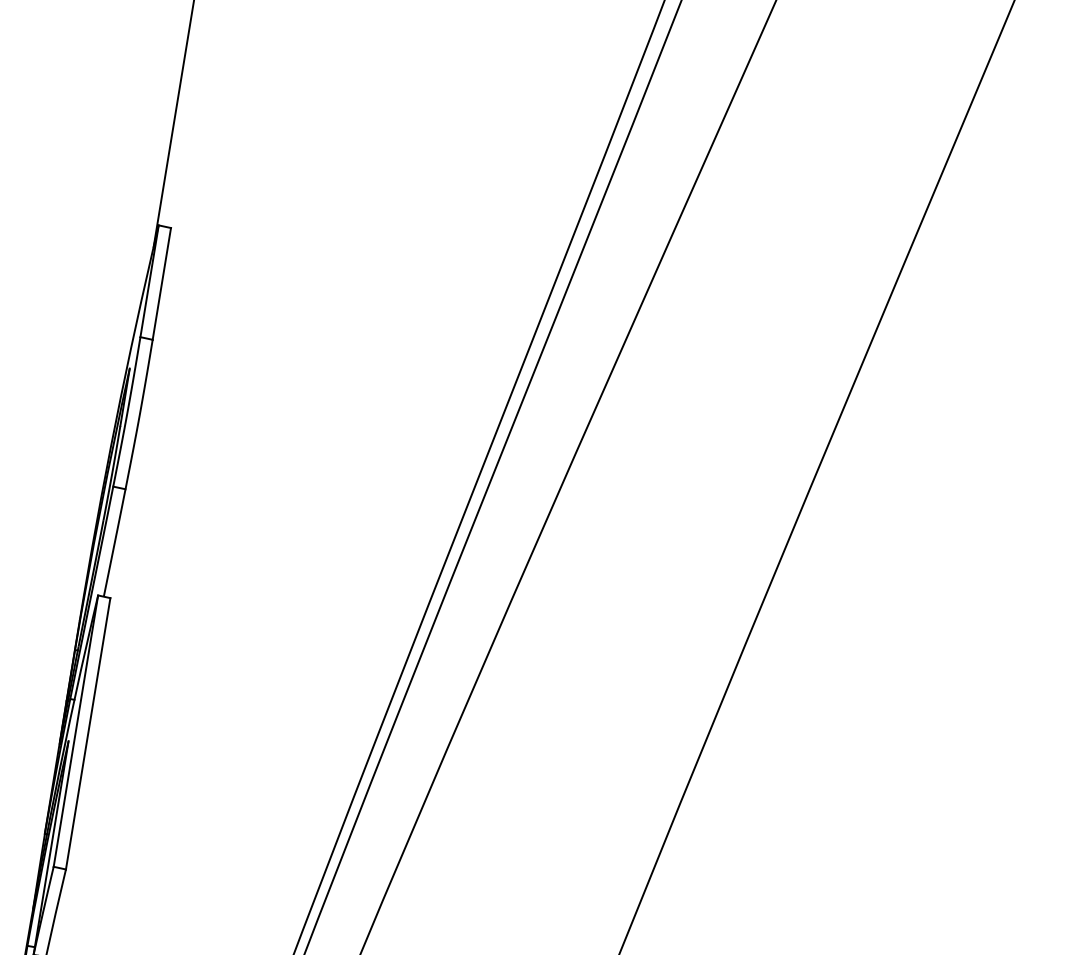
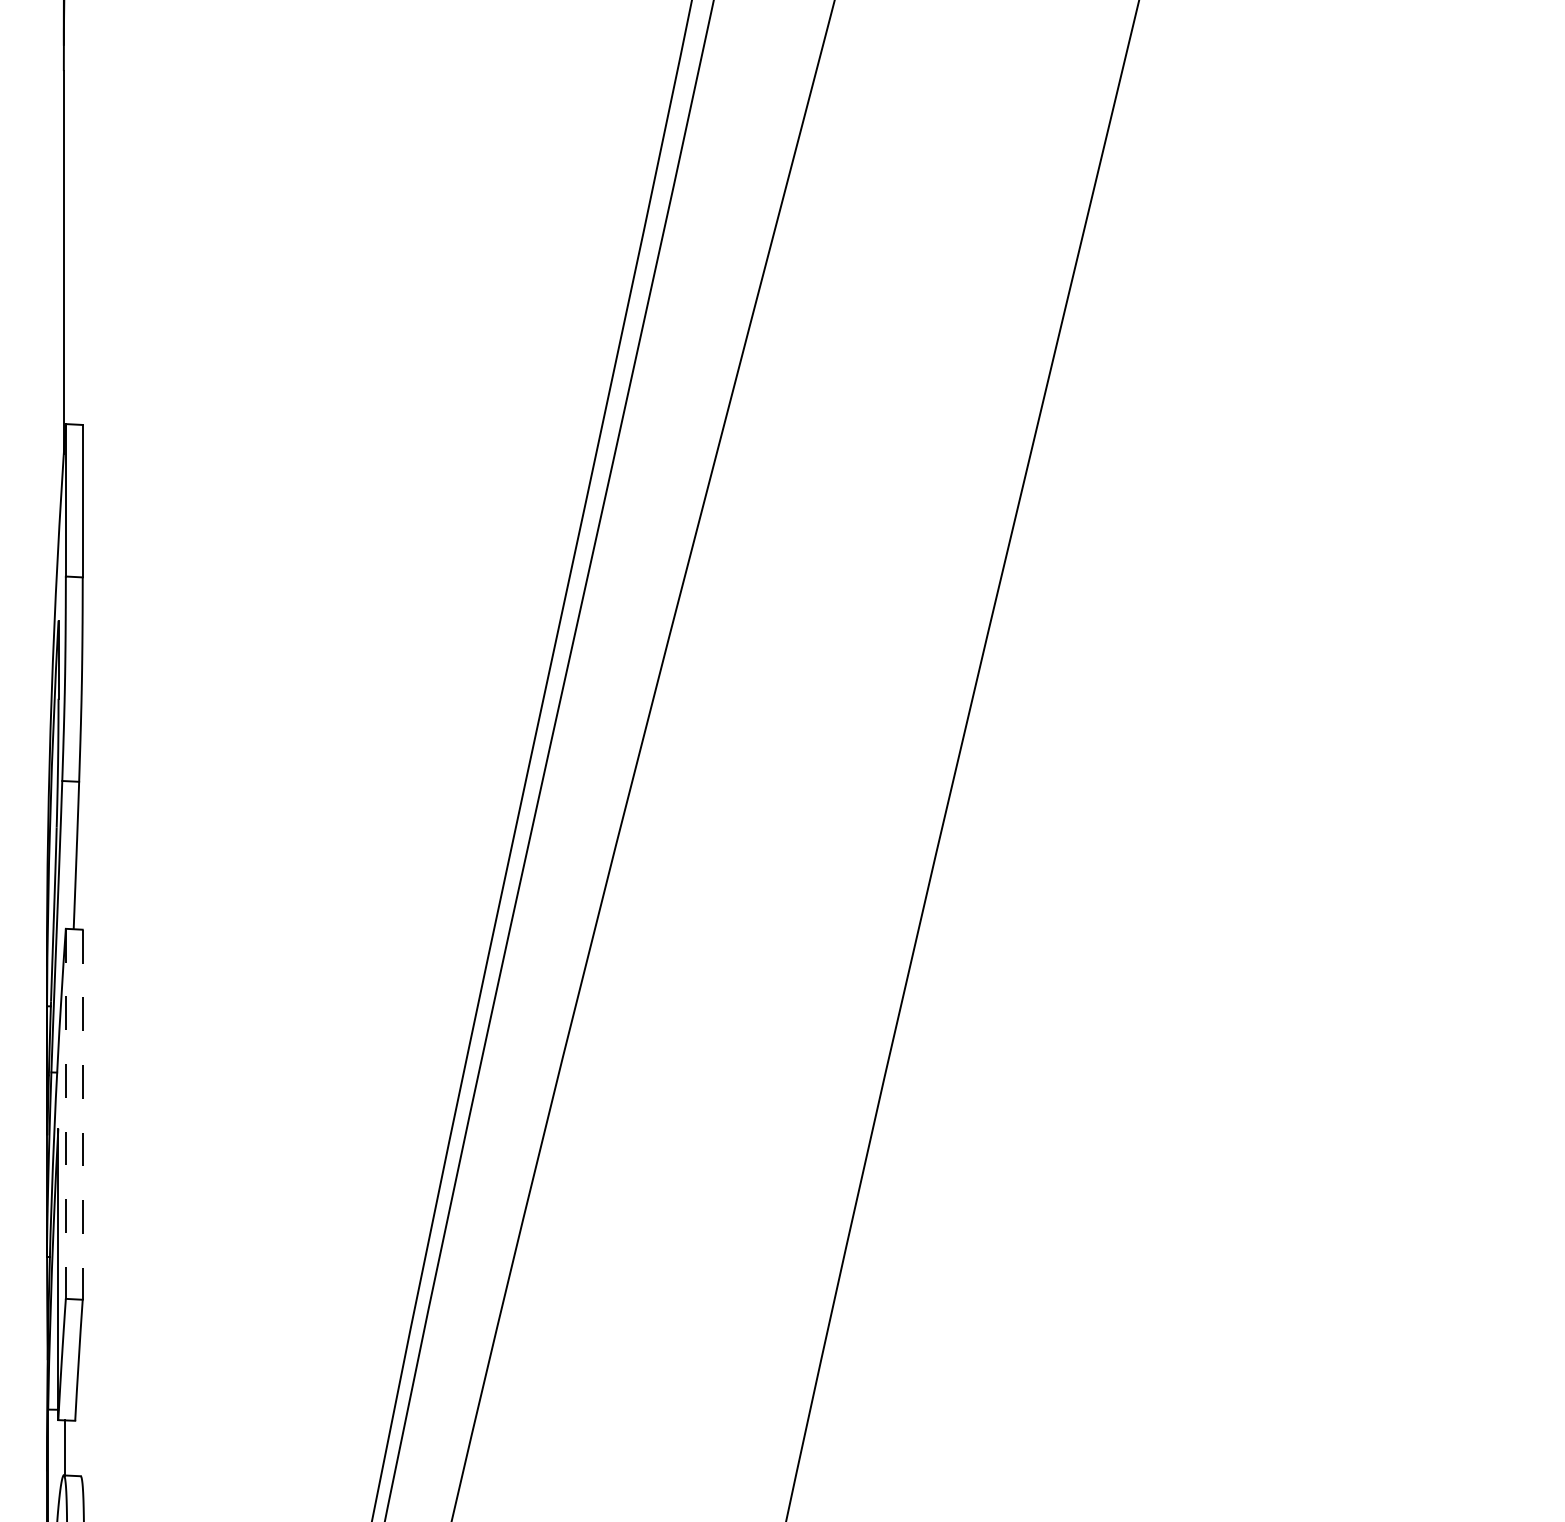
line: (75, 731) -> (65, 1114), solid -> dashed
line: (87, 734) -> (82, 1115), solid -> dashed

